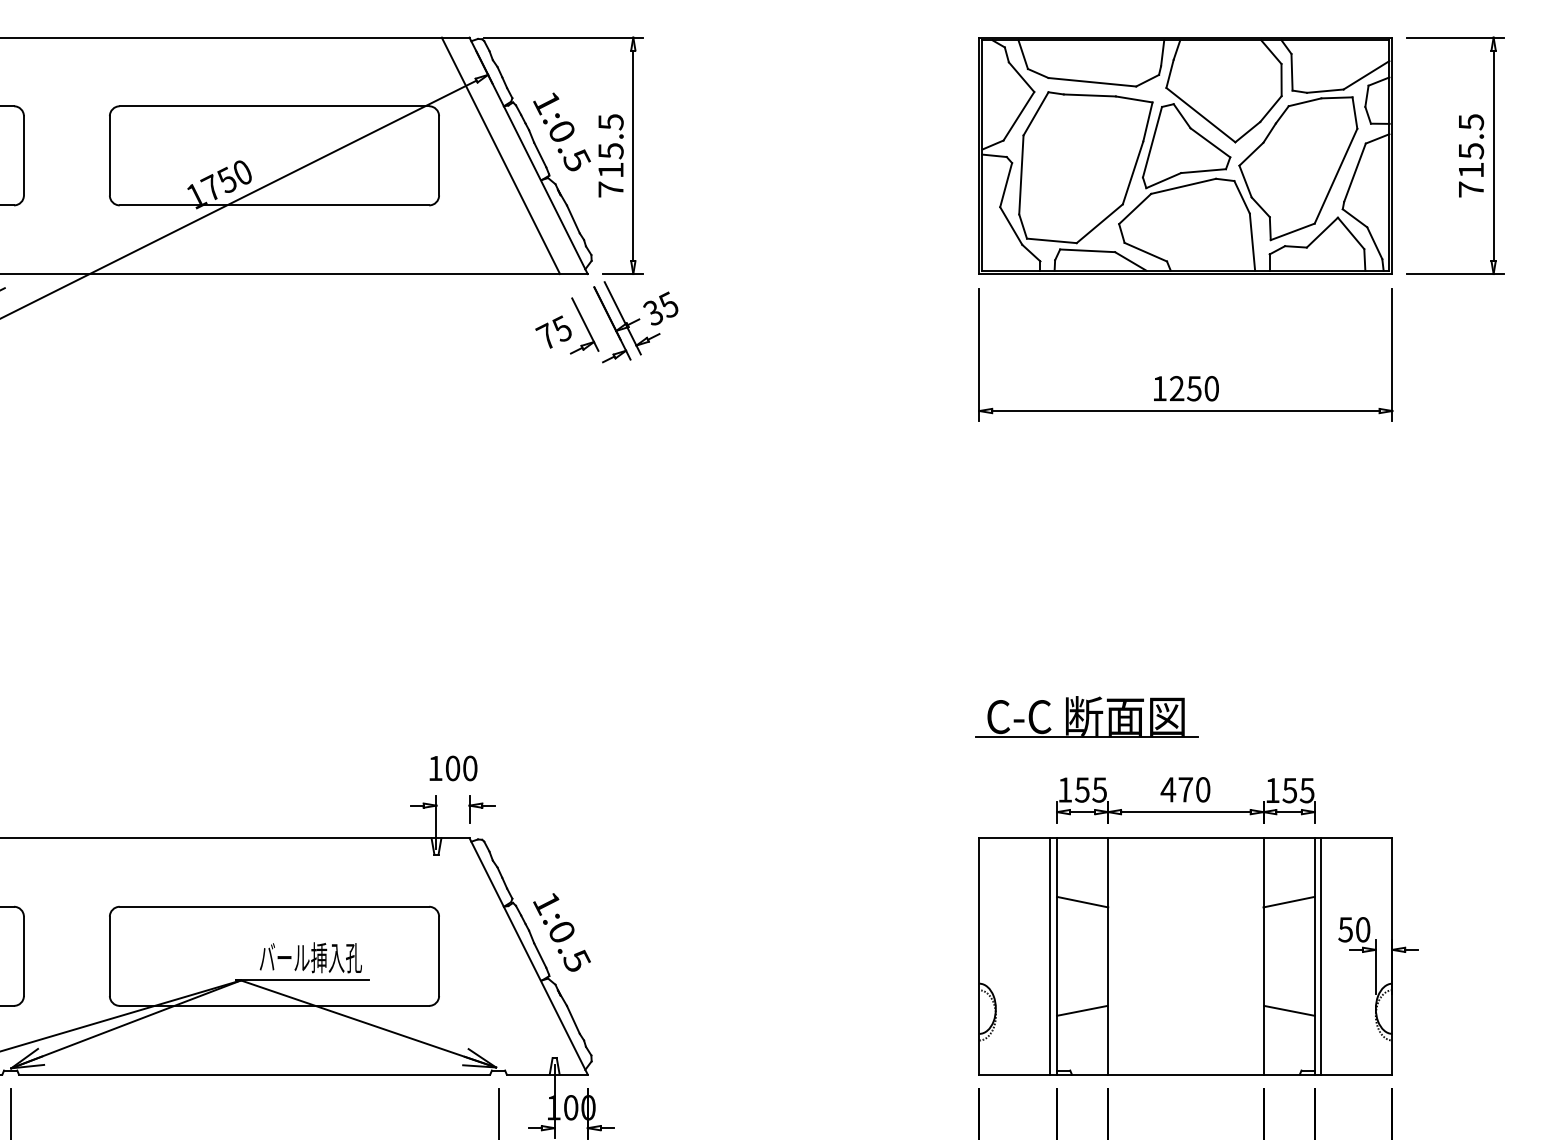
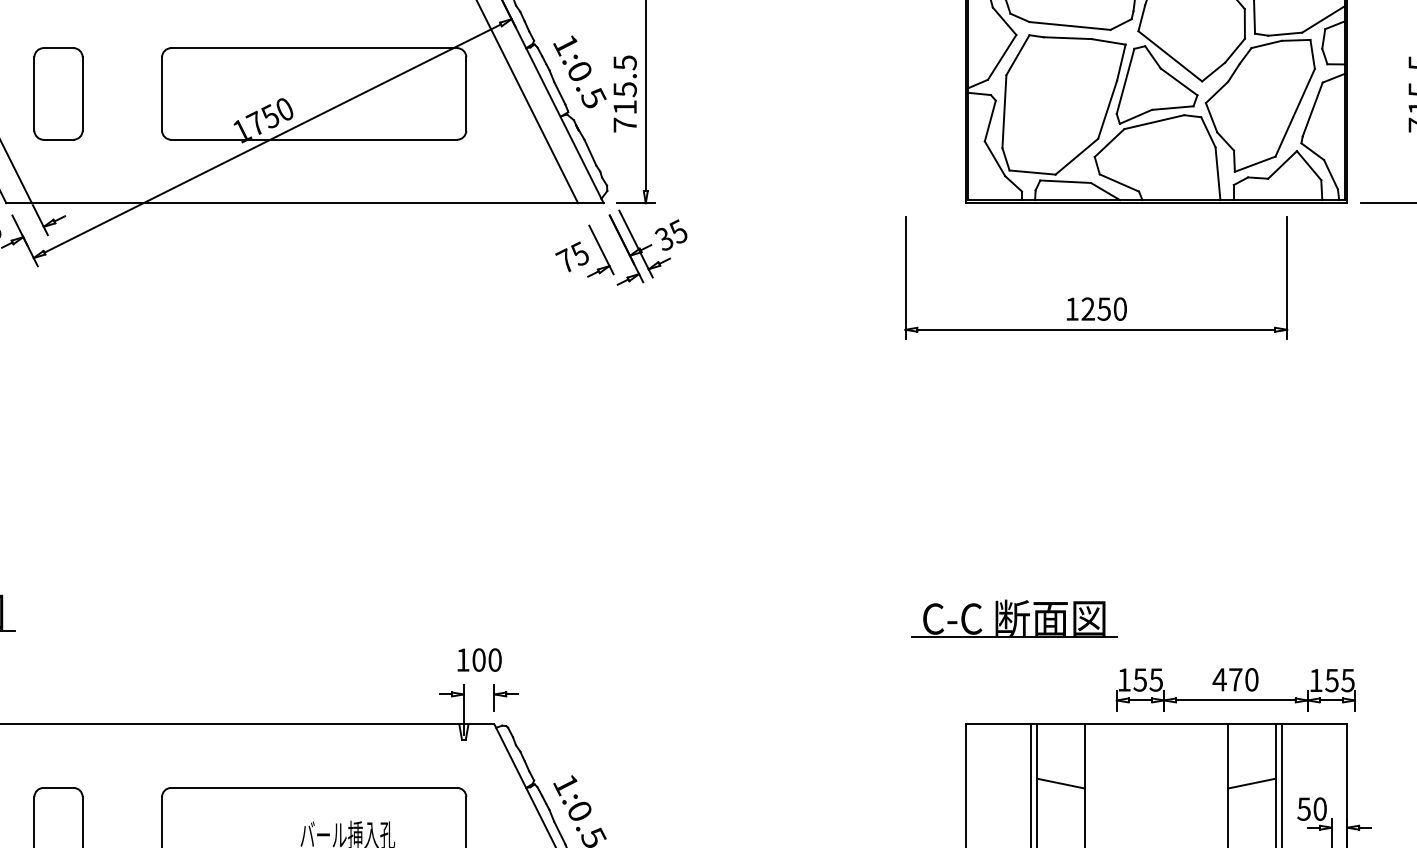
part: (1189, 376) -> (1099, 297), moved
part: (1086, 716) -> (1014, 618), moved
part: (1185, 800) -> (1235, 689), moved

